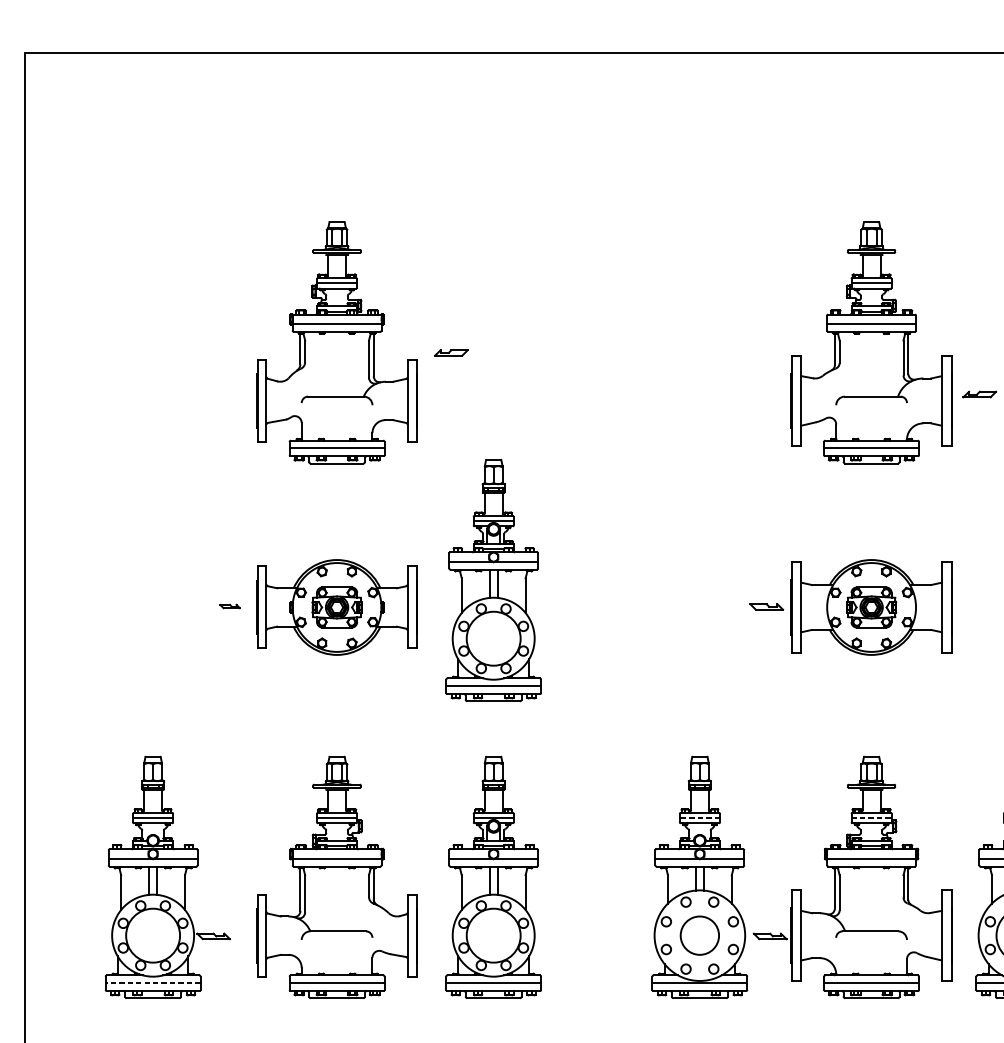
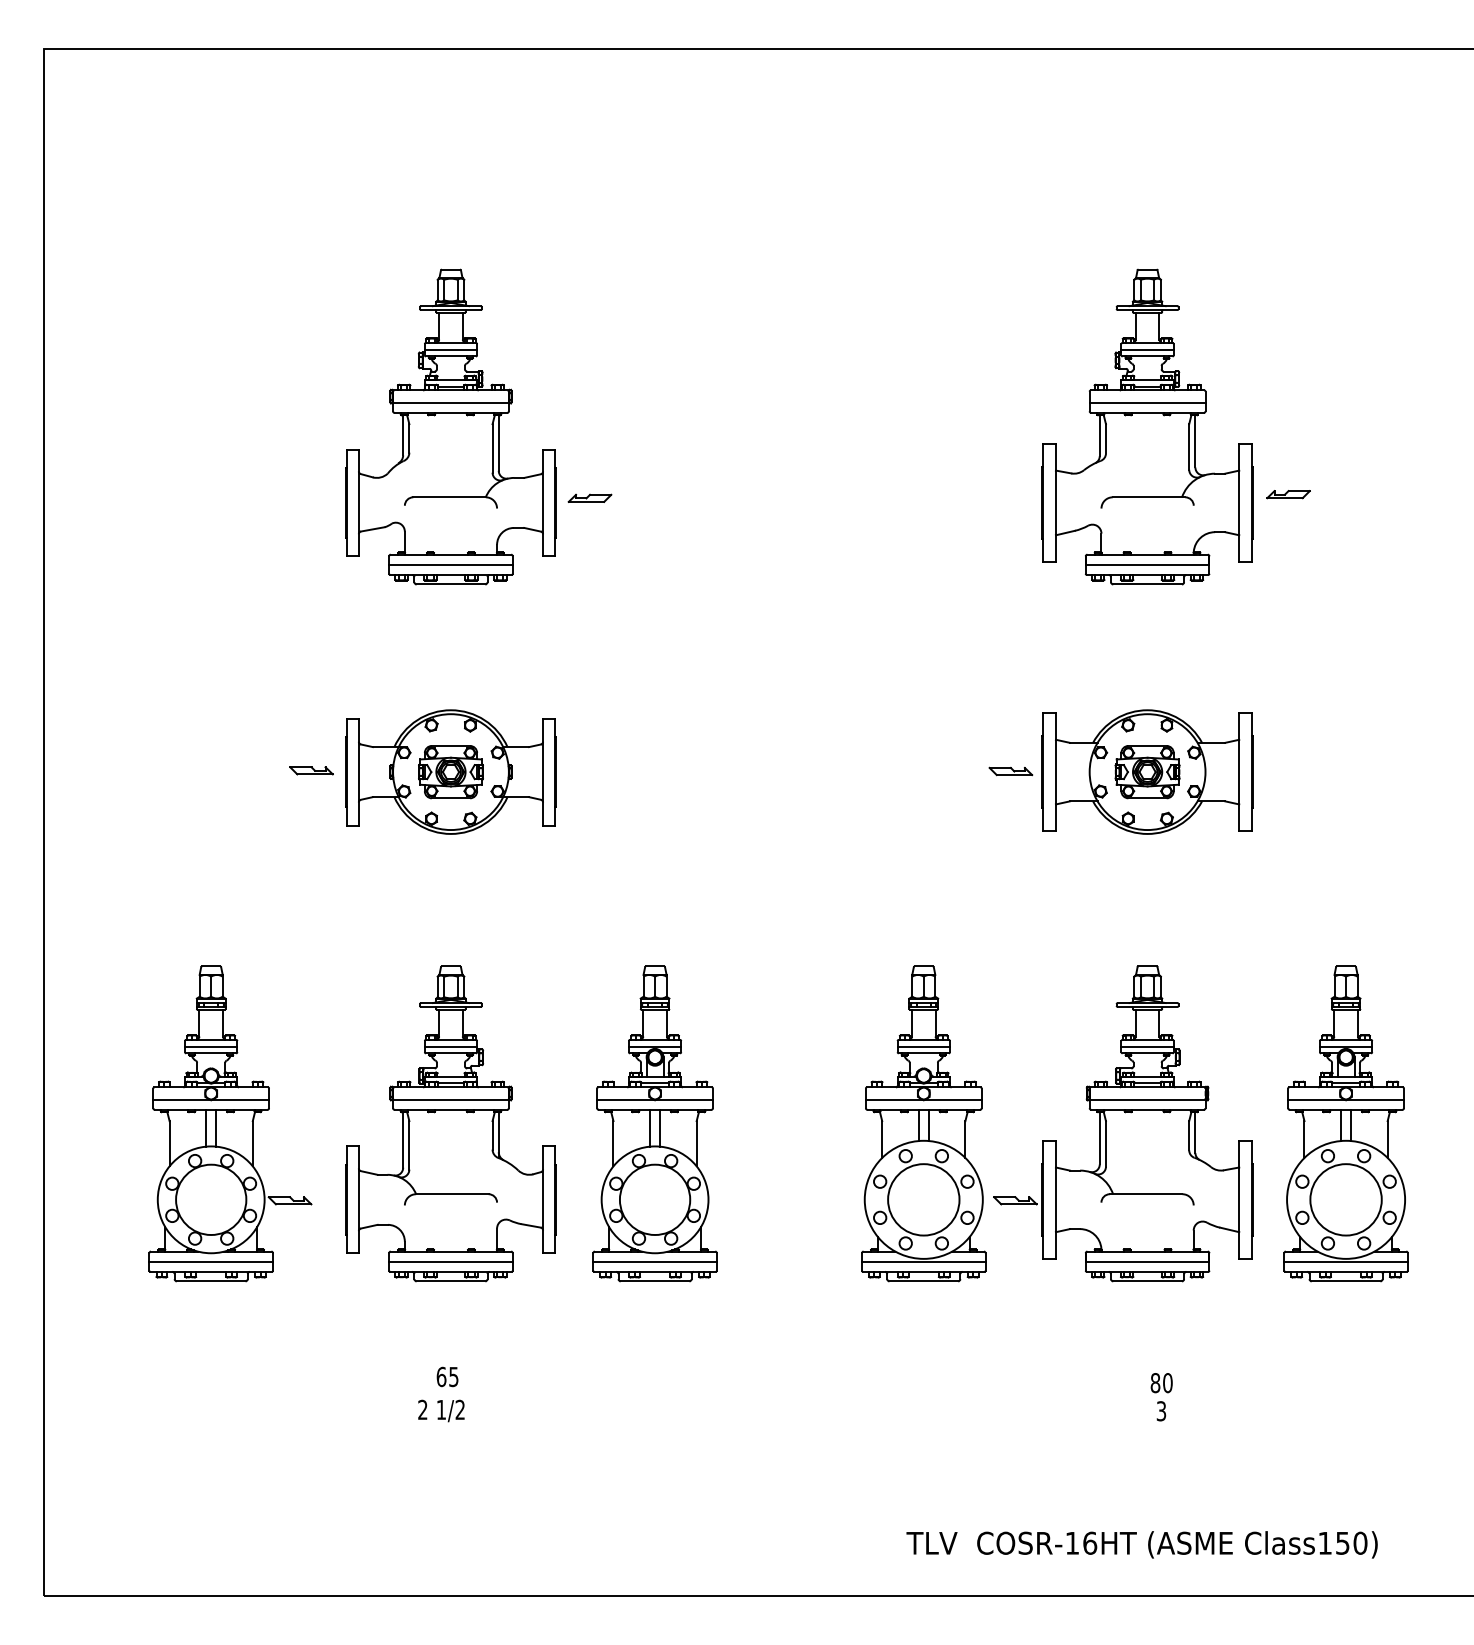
part: (451, 352) -> (589, 497), moved
part: (493, 580) -> (654, 736), removed
part: (230, 606) -> (311, 770), size x1.67
line: (699, 818) -> (923, 1046), dashed -> solid
line: (872, 818) -> (1148, 1046), dashed -> solid
circle: (699, 935) -> (923, 1199), size x1.43
line: (153, 982) -> (211, 1261), dashed -> solid

